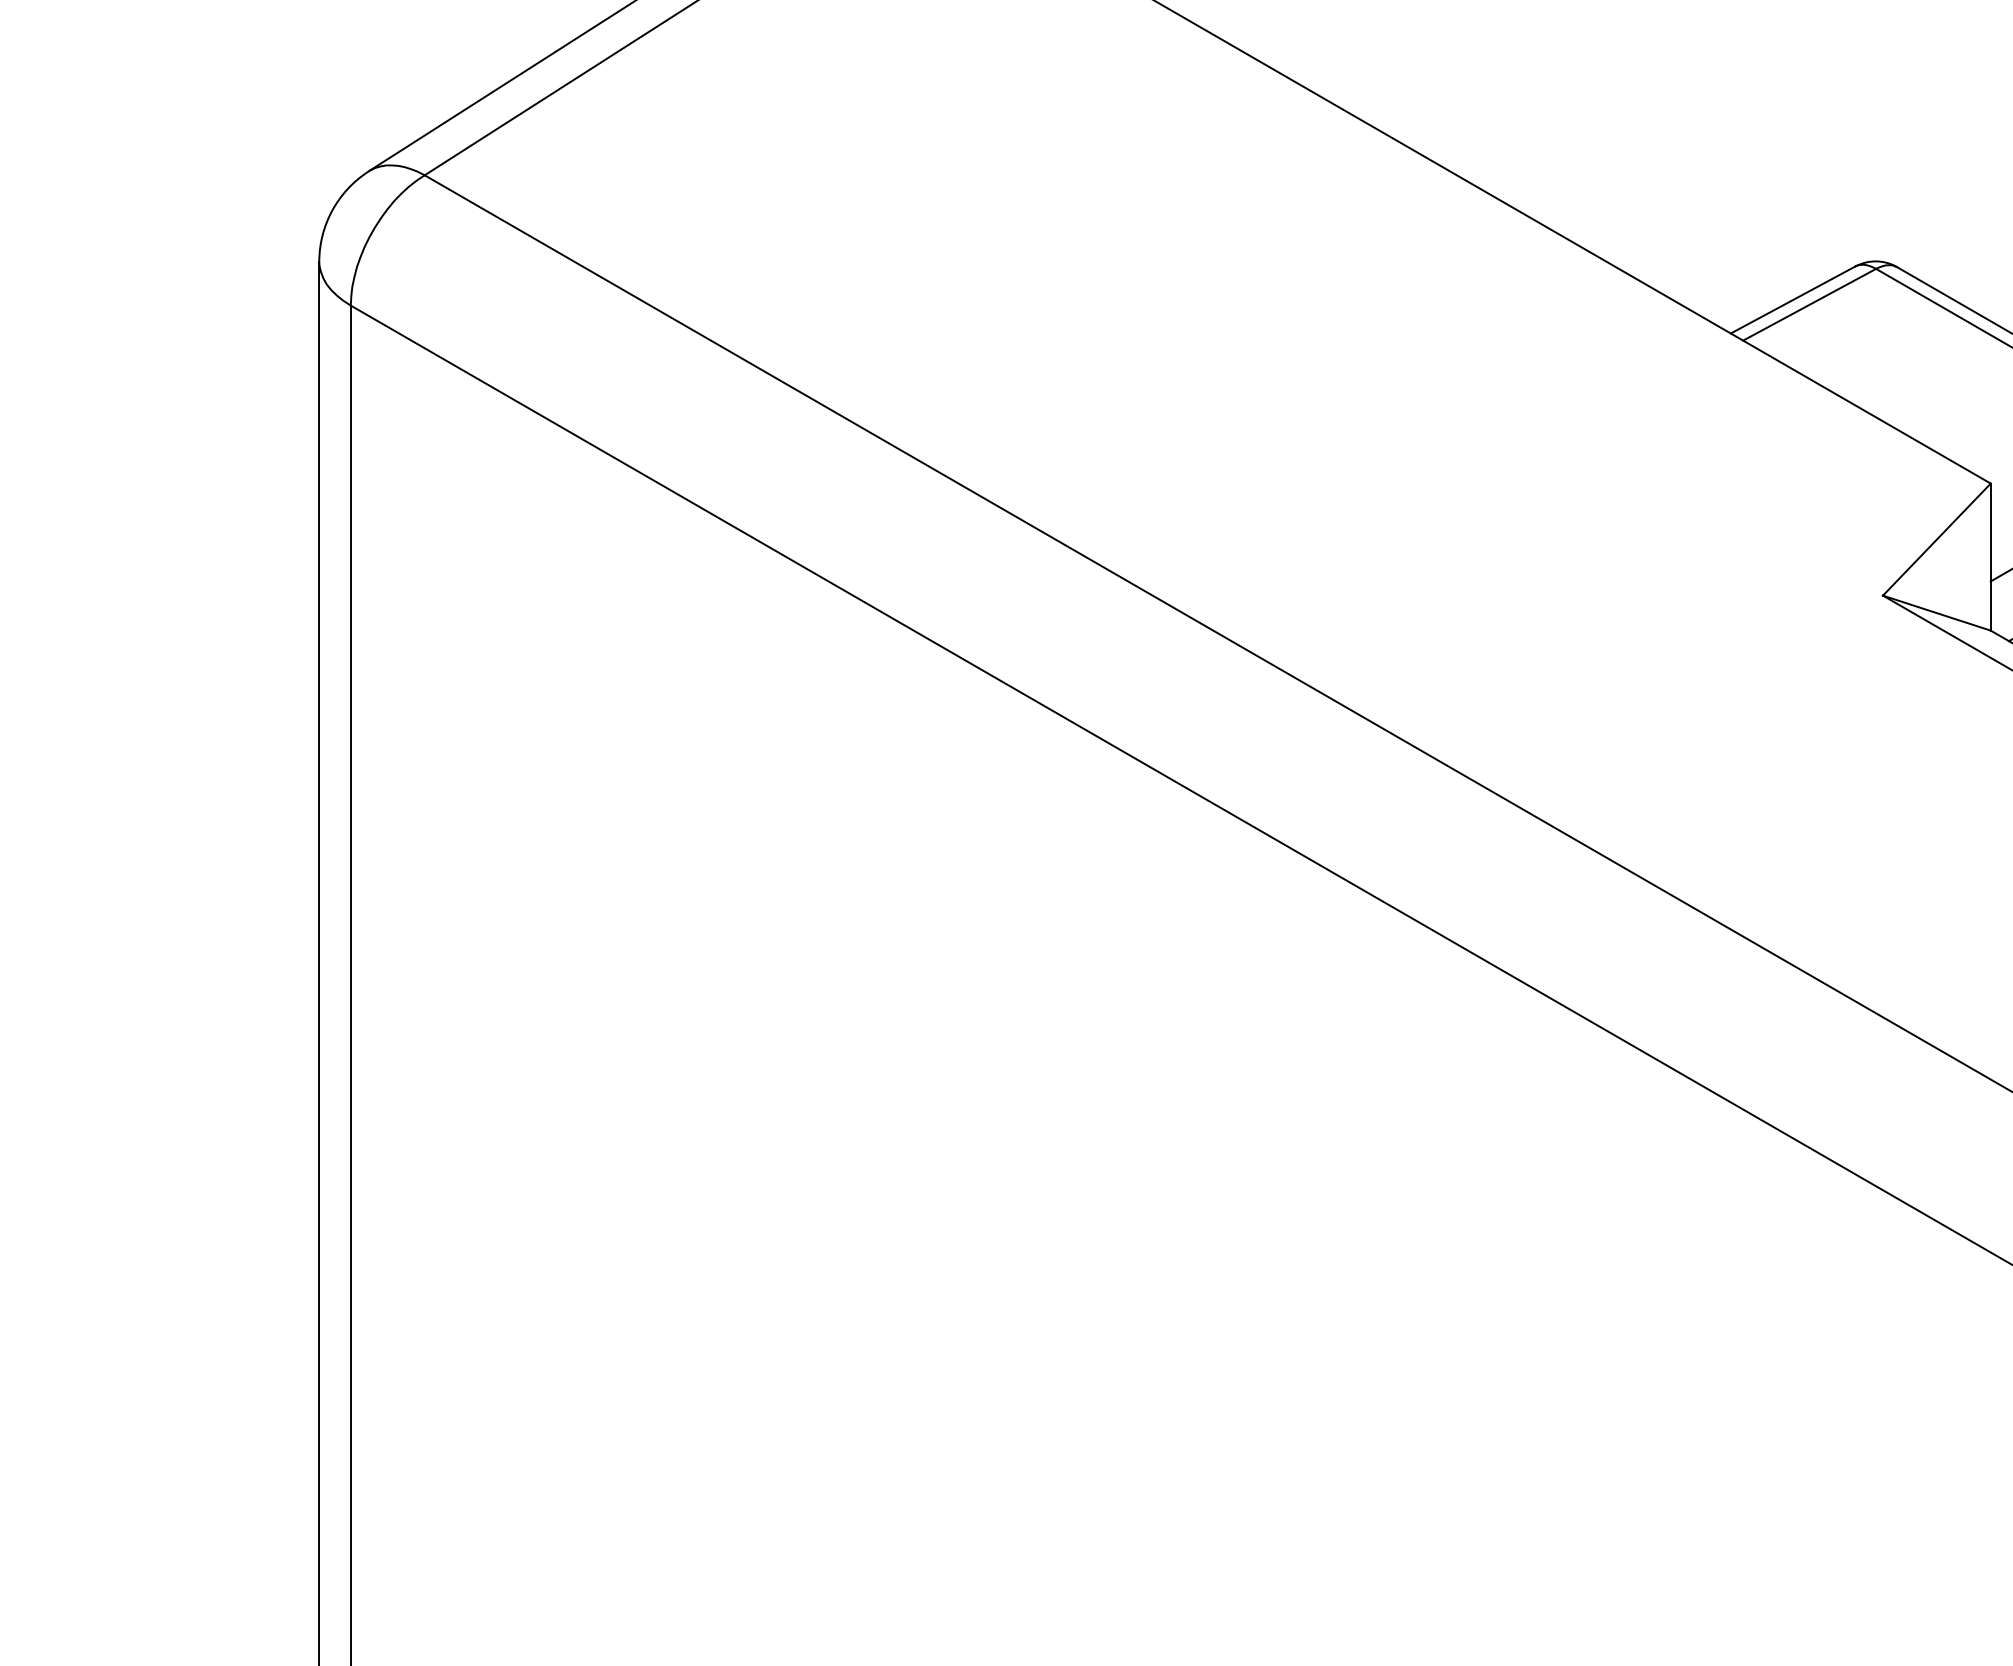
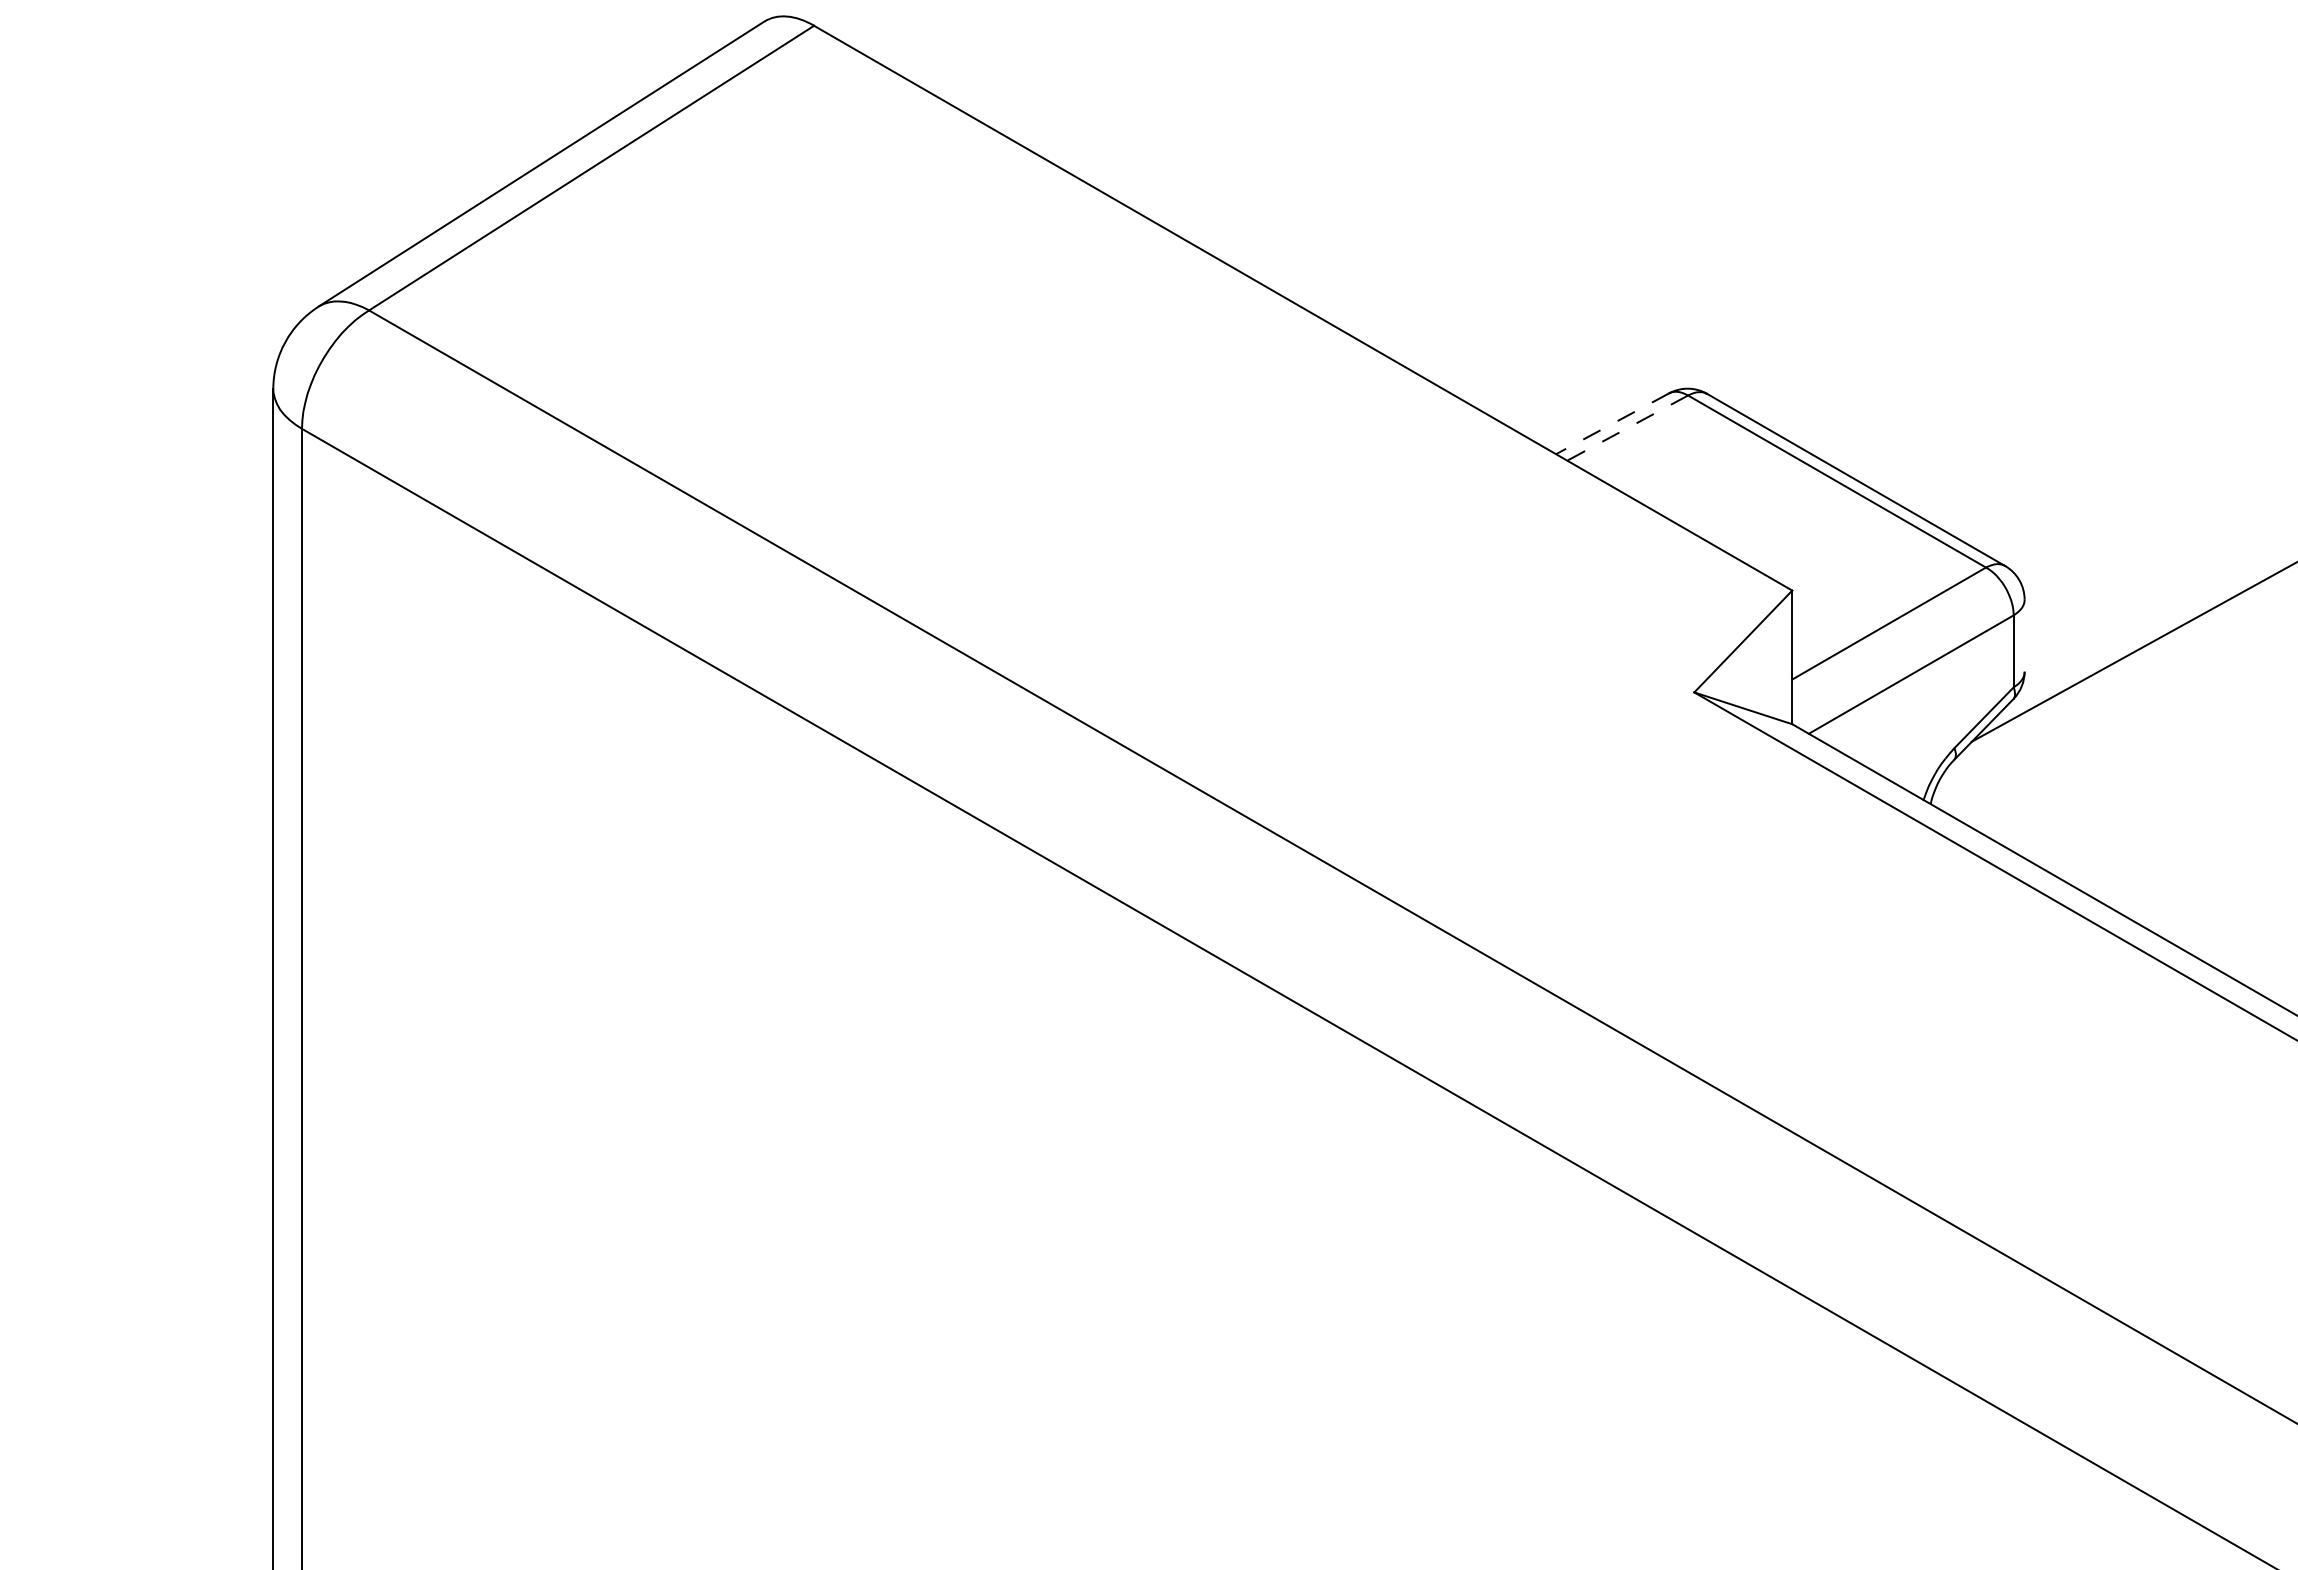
line: (1792, 300) -> (1612, 424), solid -> dashed
line: (1809, 305) -> (1627, 428), solid -> dashed

